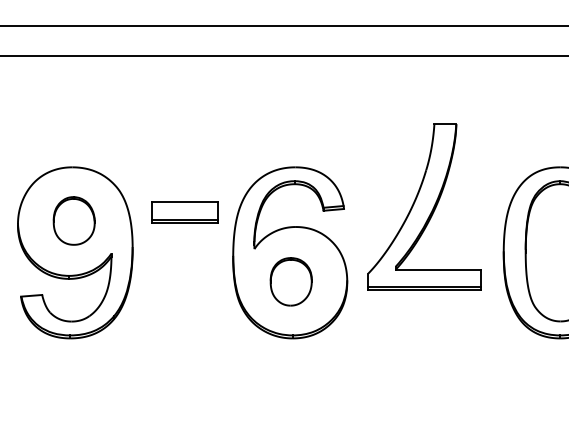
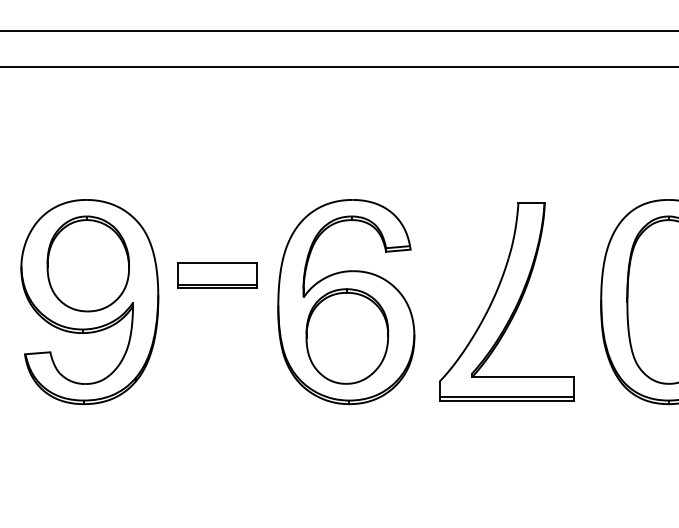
part: (424, 206) -> (506, 301), moved
part: (184, 212) -> (216, 275), moved
part: (74, 220) -> (88, 263), size x1.67
part: (291, 281) -> (347, 336), size x1.67

